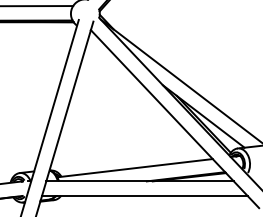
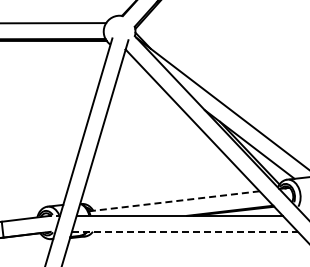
line: (135, 168) -> (174, 201), solid -> dashed
line: (144, 195) -> (184, 231), solid -> dashed

